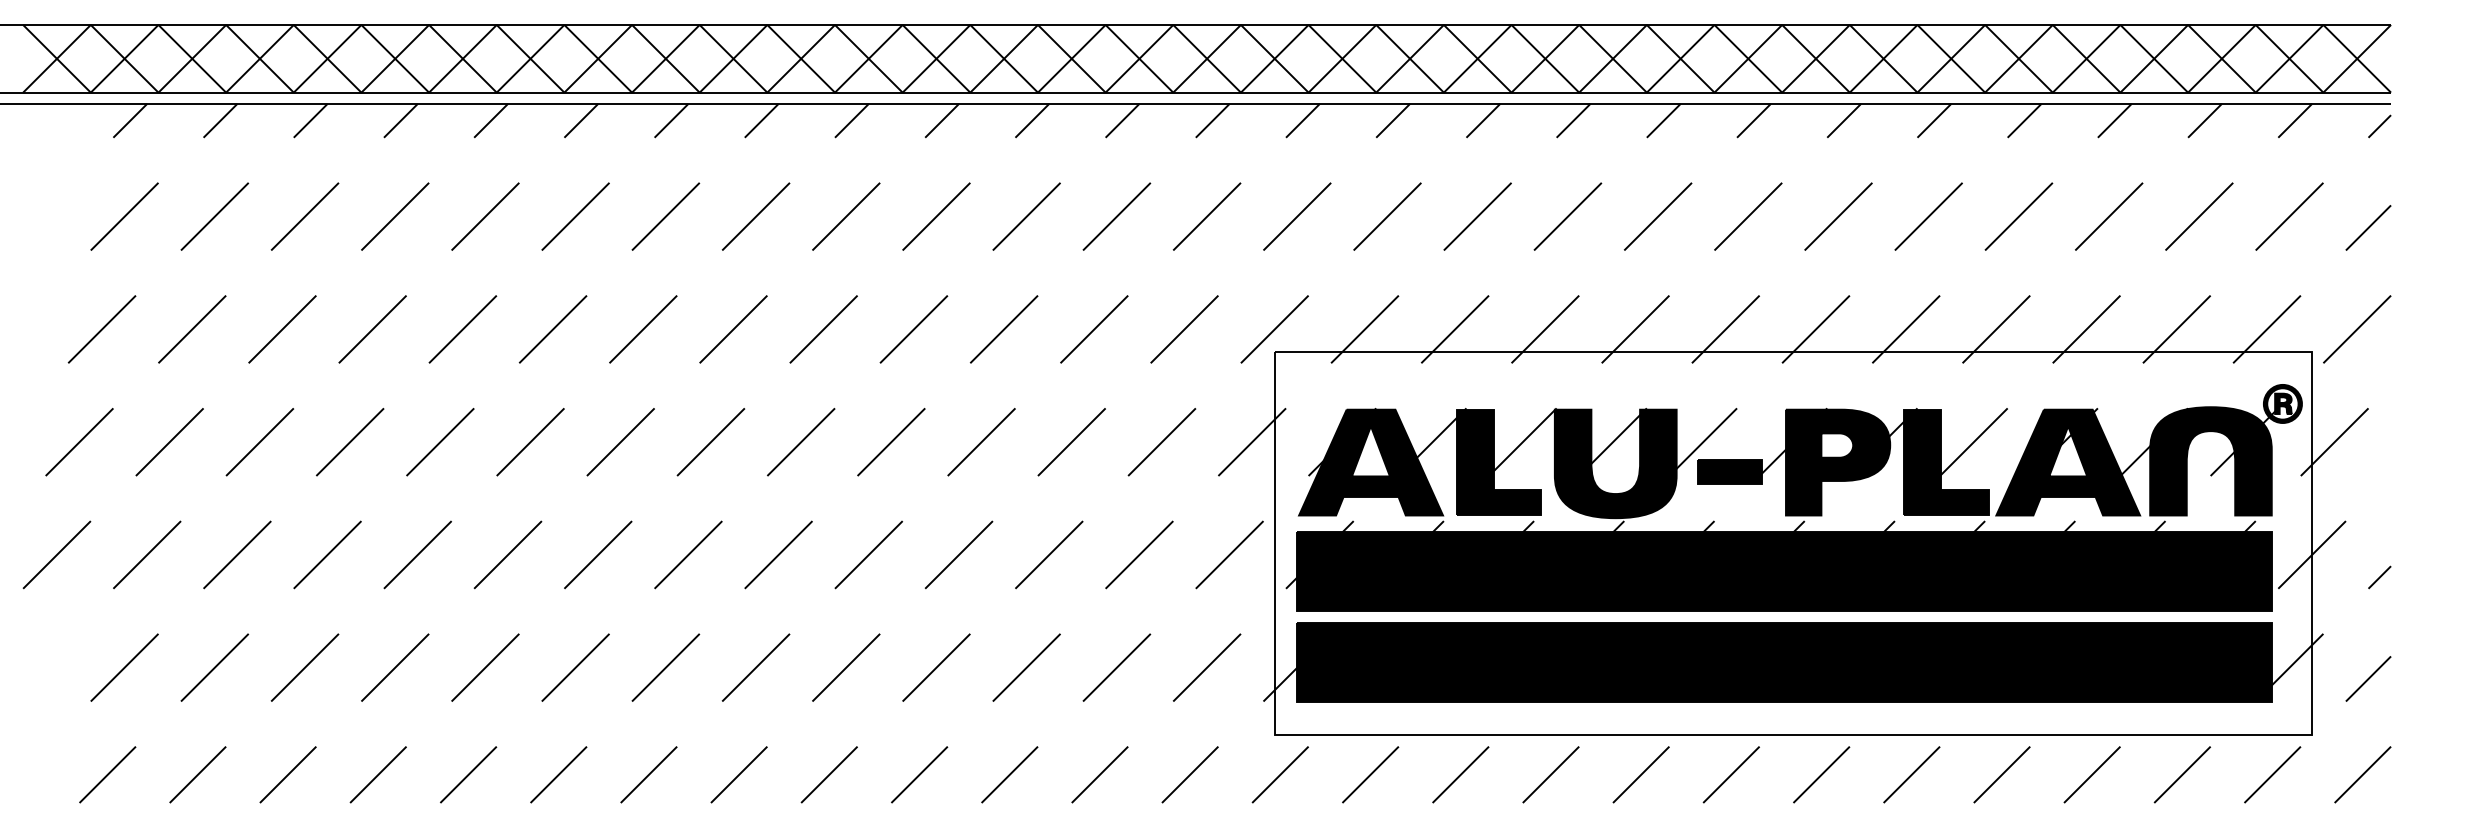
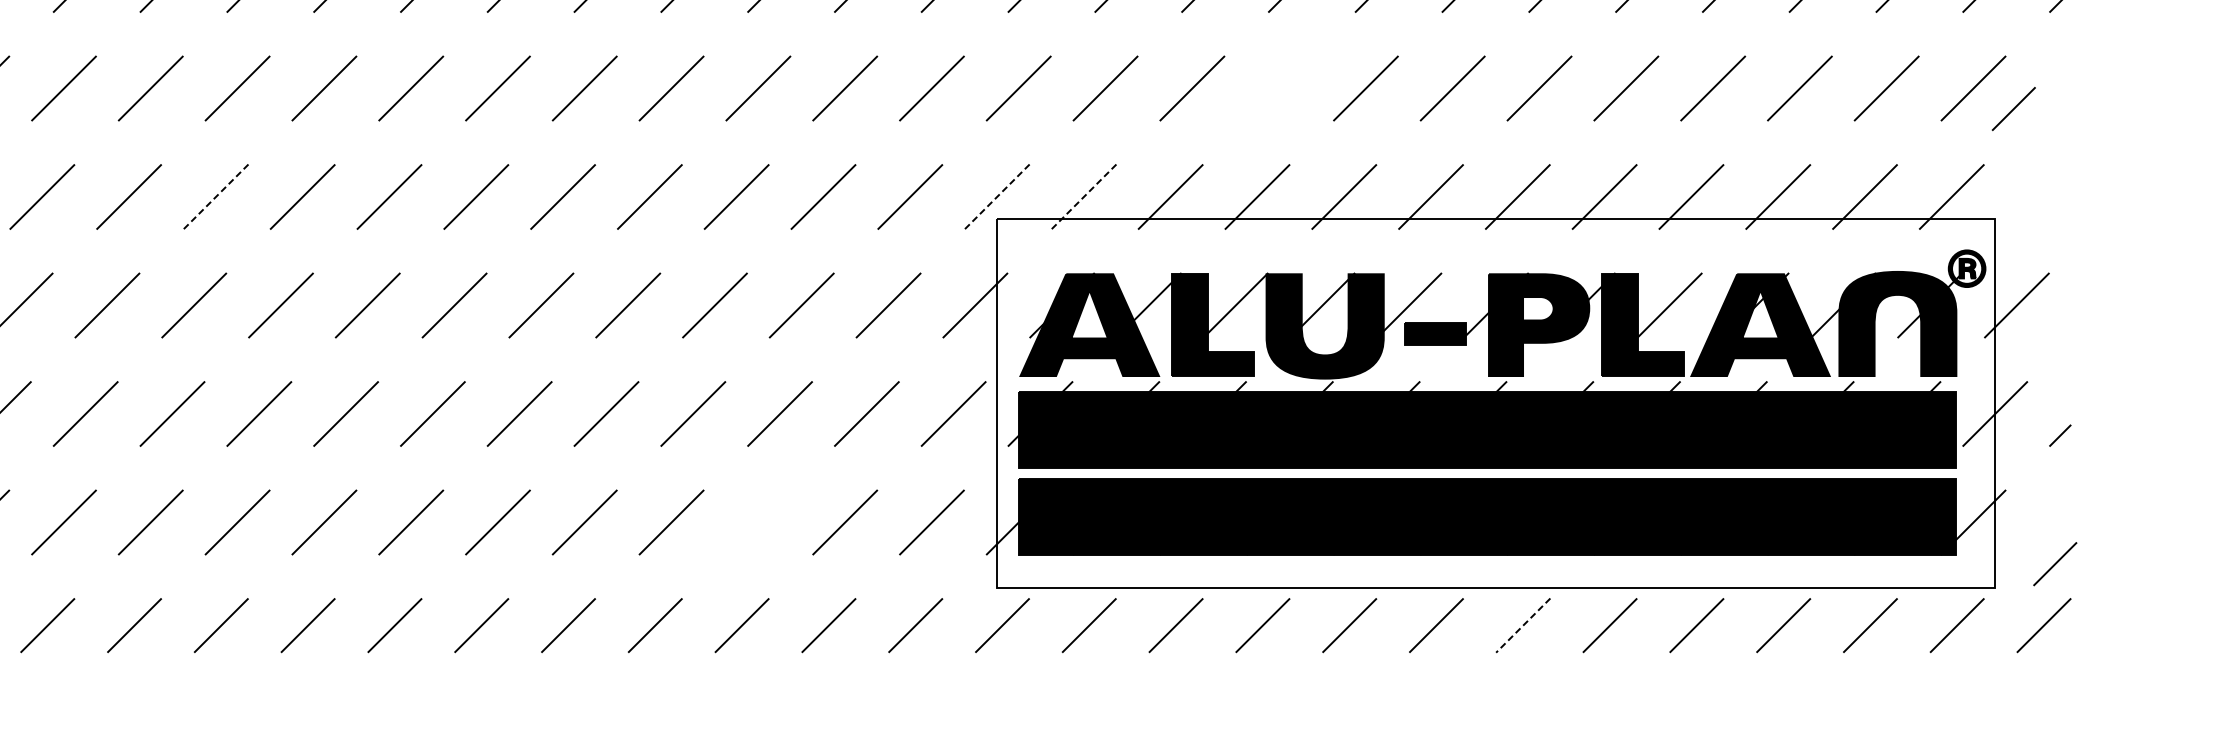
line: (1567, 216) -> (1278, 88), removed
line: (2368, 227) -> (2013, 108), moved
line: (462, 329) -> (215, 197), solid -> dashed
line: (1274, 329) -> (996, 197), solid -> dashed
line: (1364, 329) -> (1083, 197), solid -> dashed
line: (2357, 329) -> (2038, 197), removed
line: (1026, 667) -> (758, 522), removed
line: (2368, 678) -> (2055, 563), moved
line: (1821, 774) -> (1523, 625), solid -> dashed

